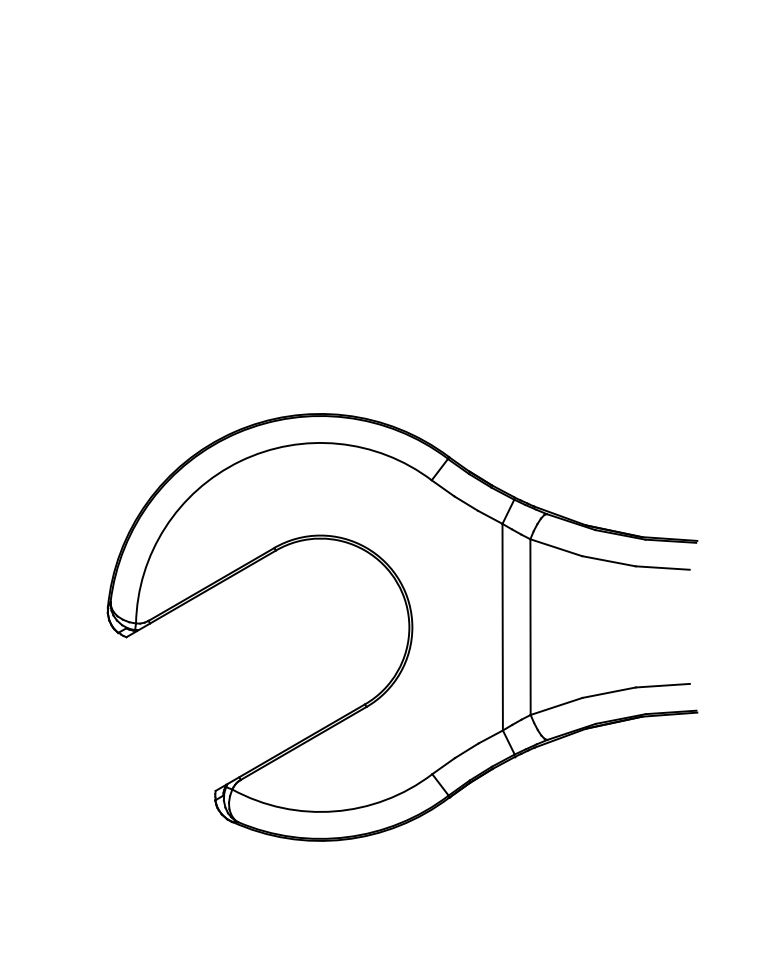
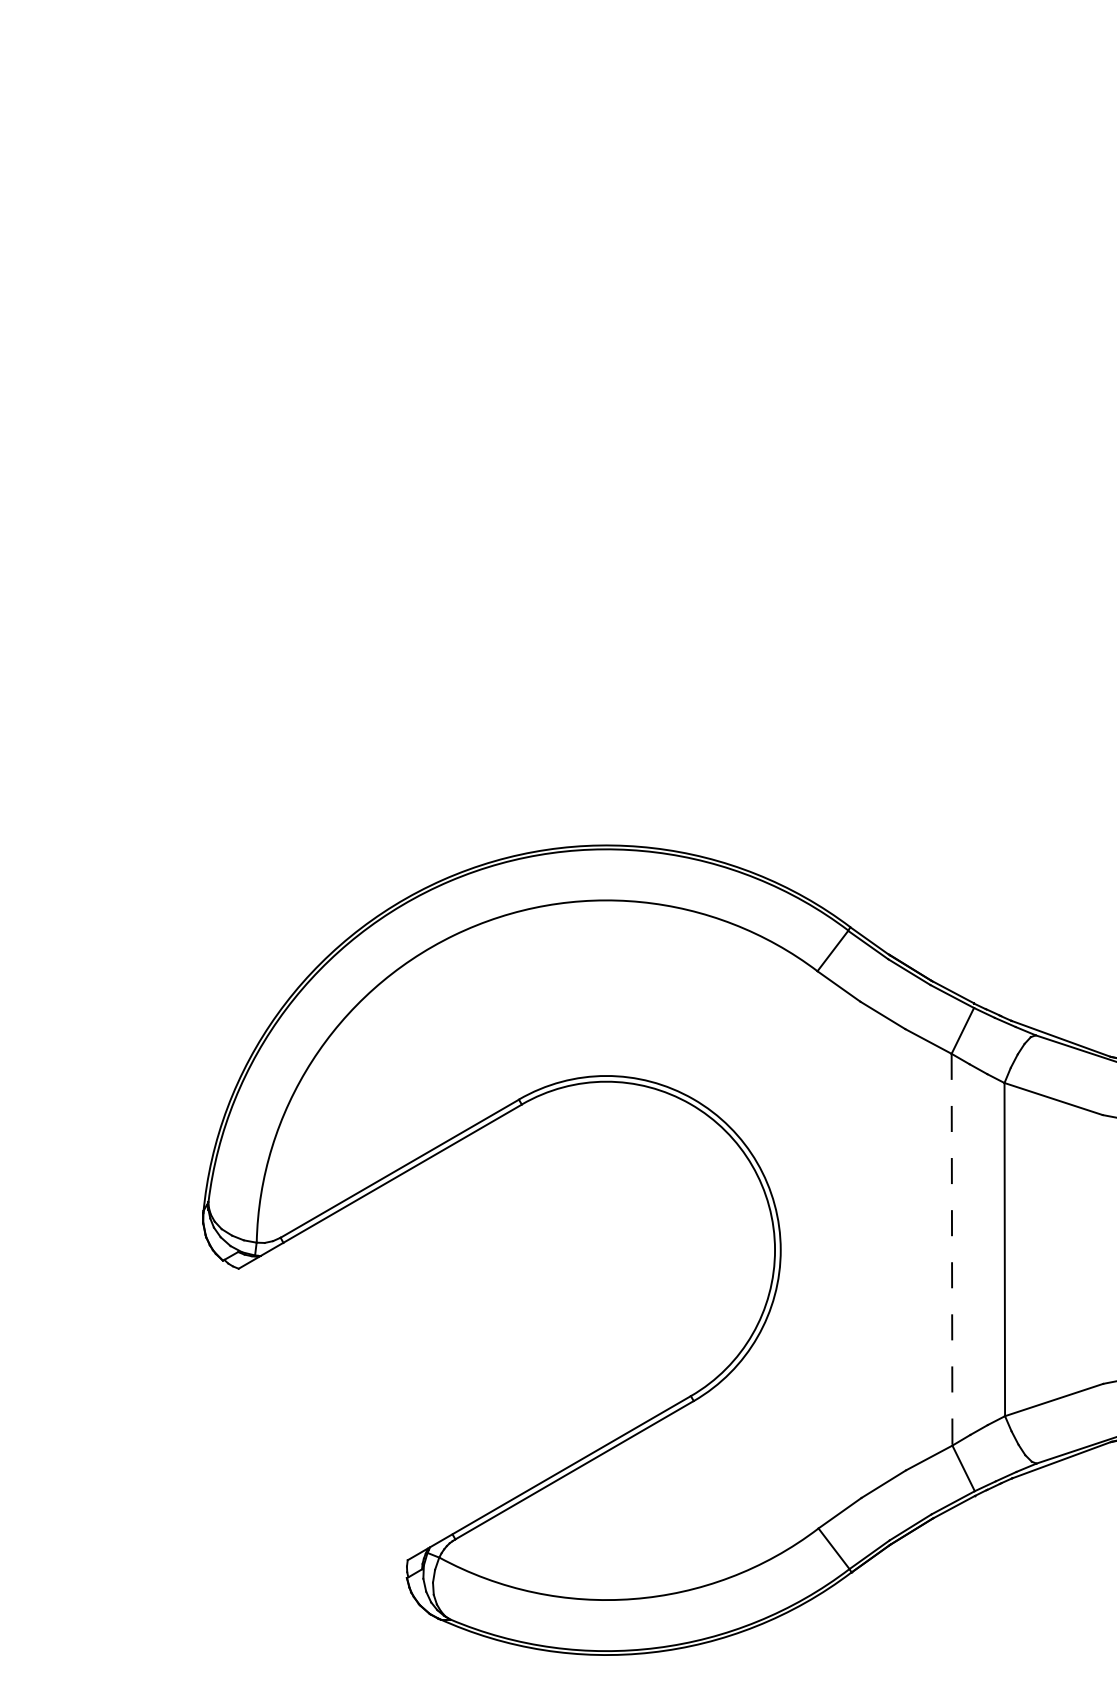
line: (502, 627) -> (951, 1250), solid -> dashed

